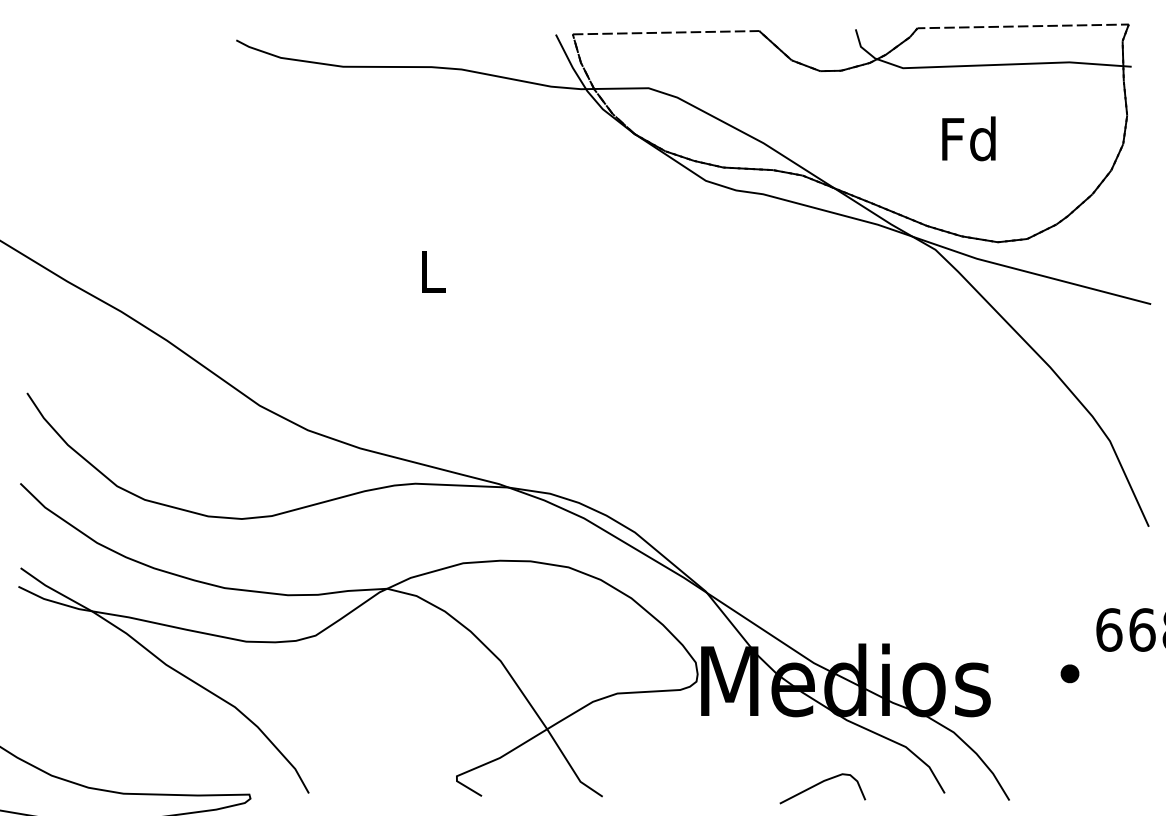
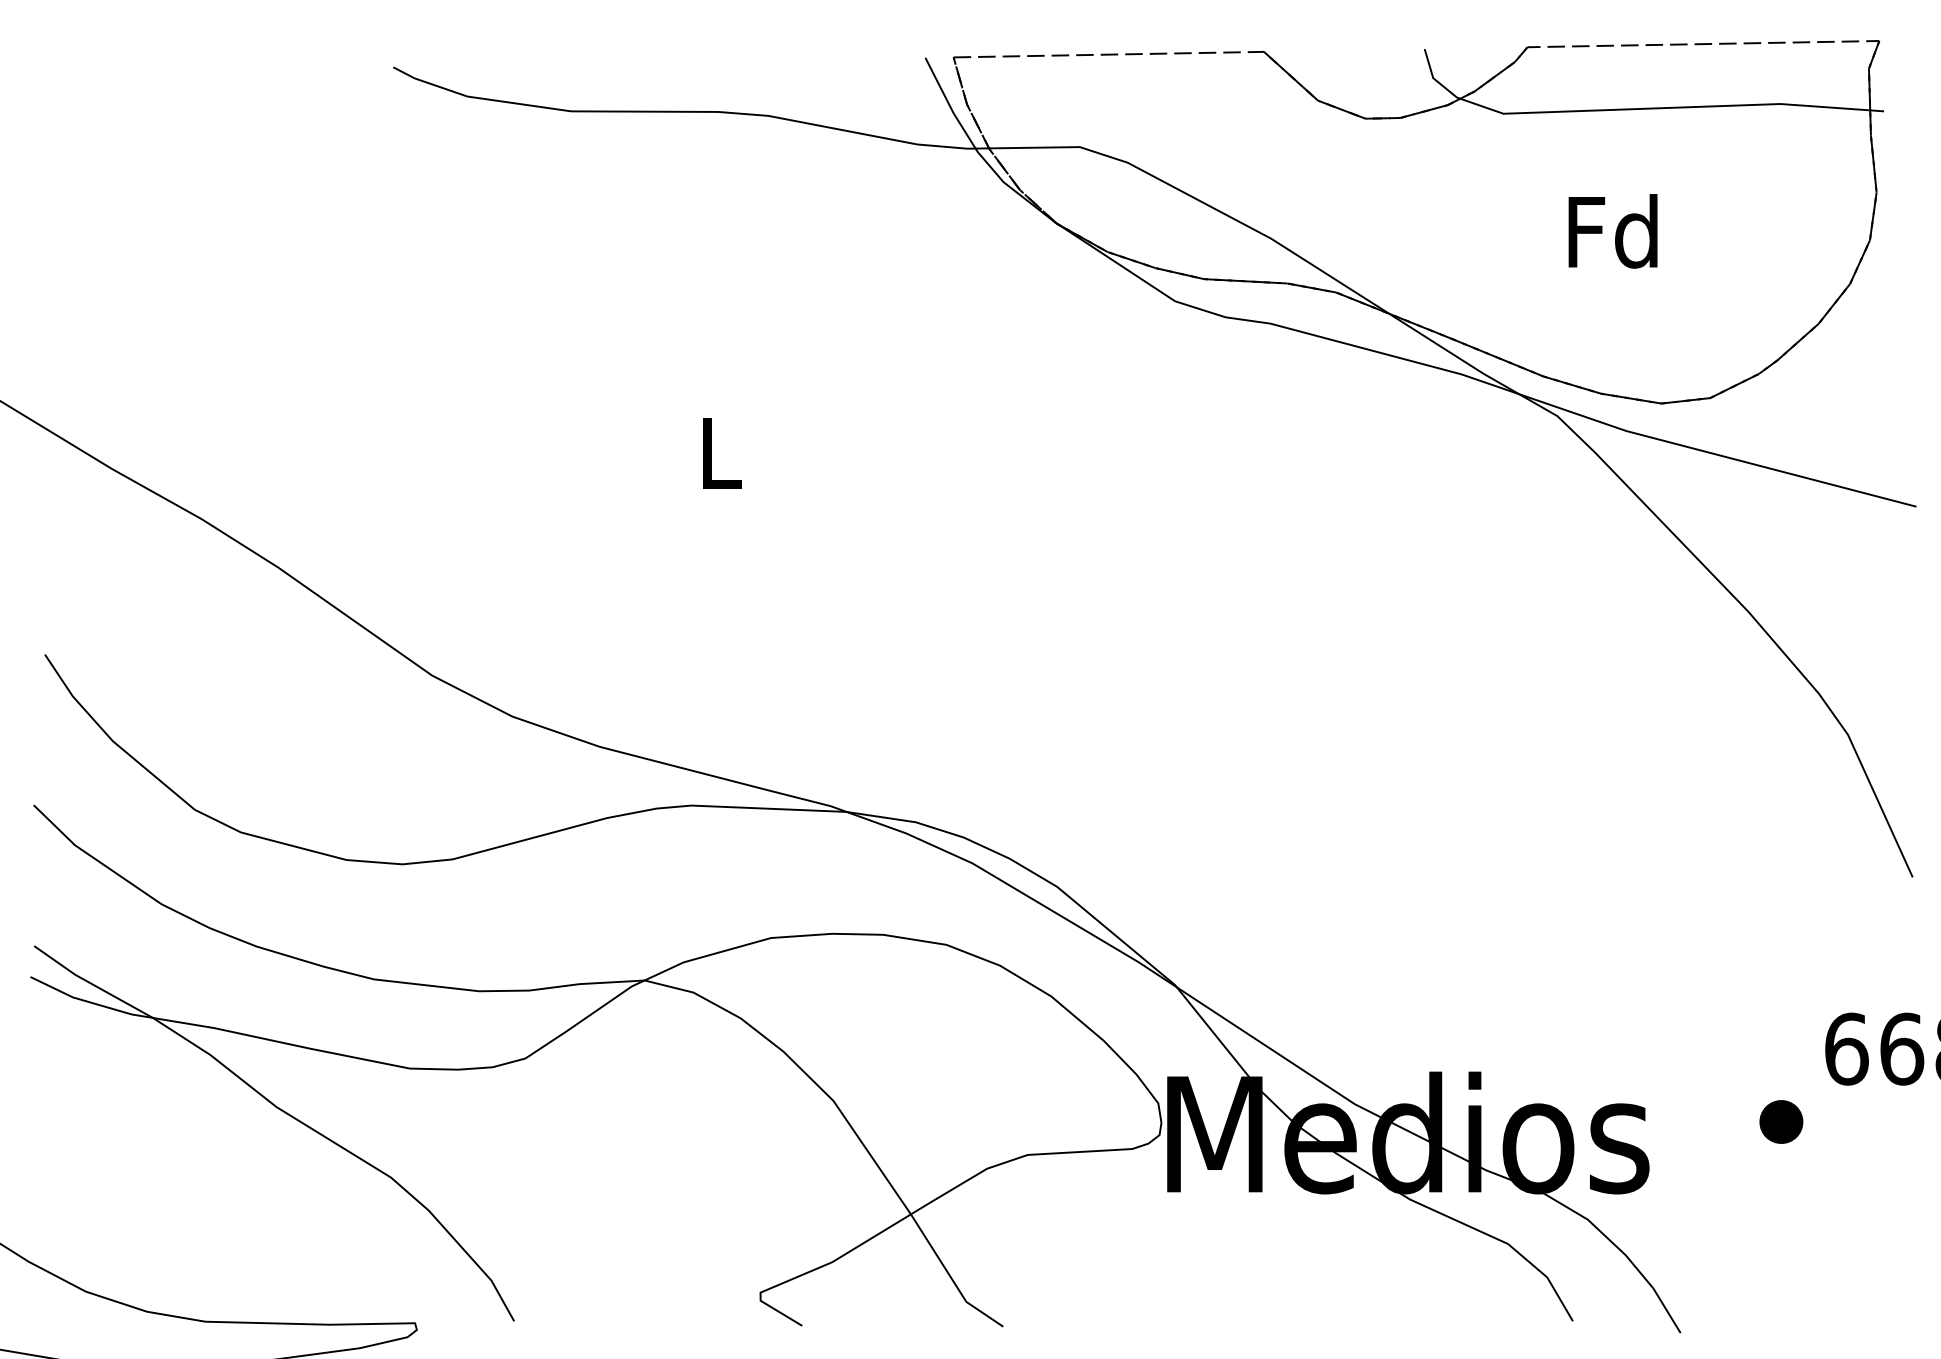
part: (1069, 673) -> (1780, 1121), size x1.4
curve: (819, 784) -> (1364, 1306), removed

